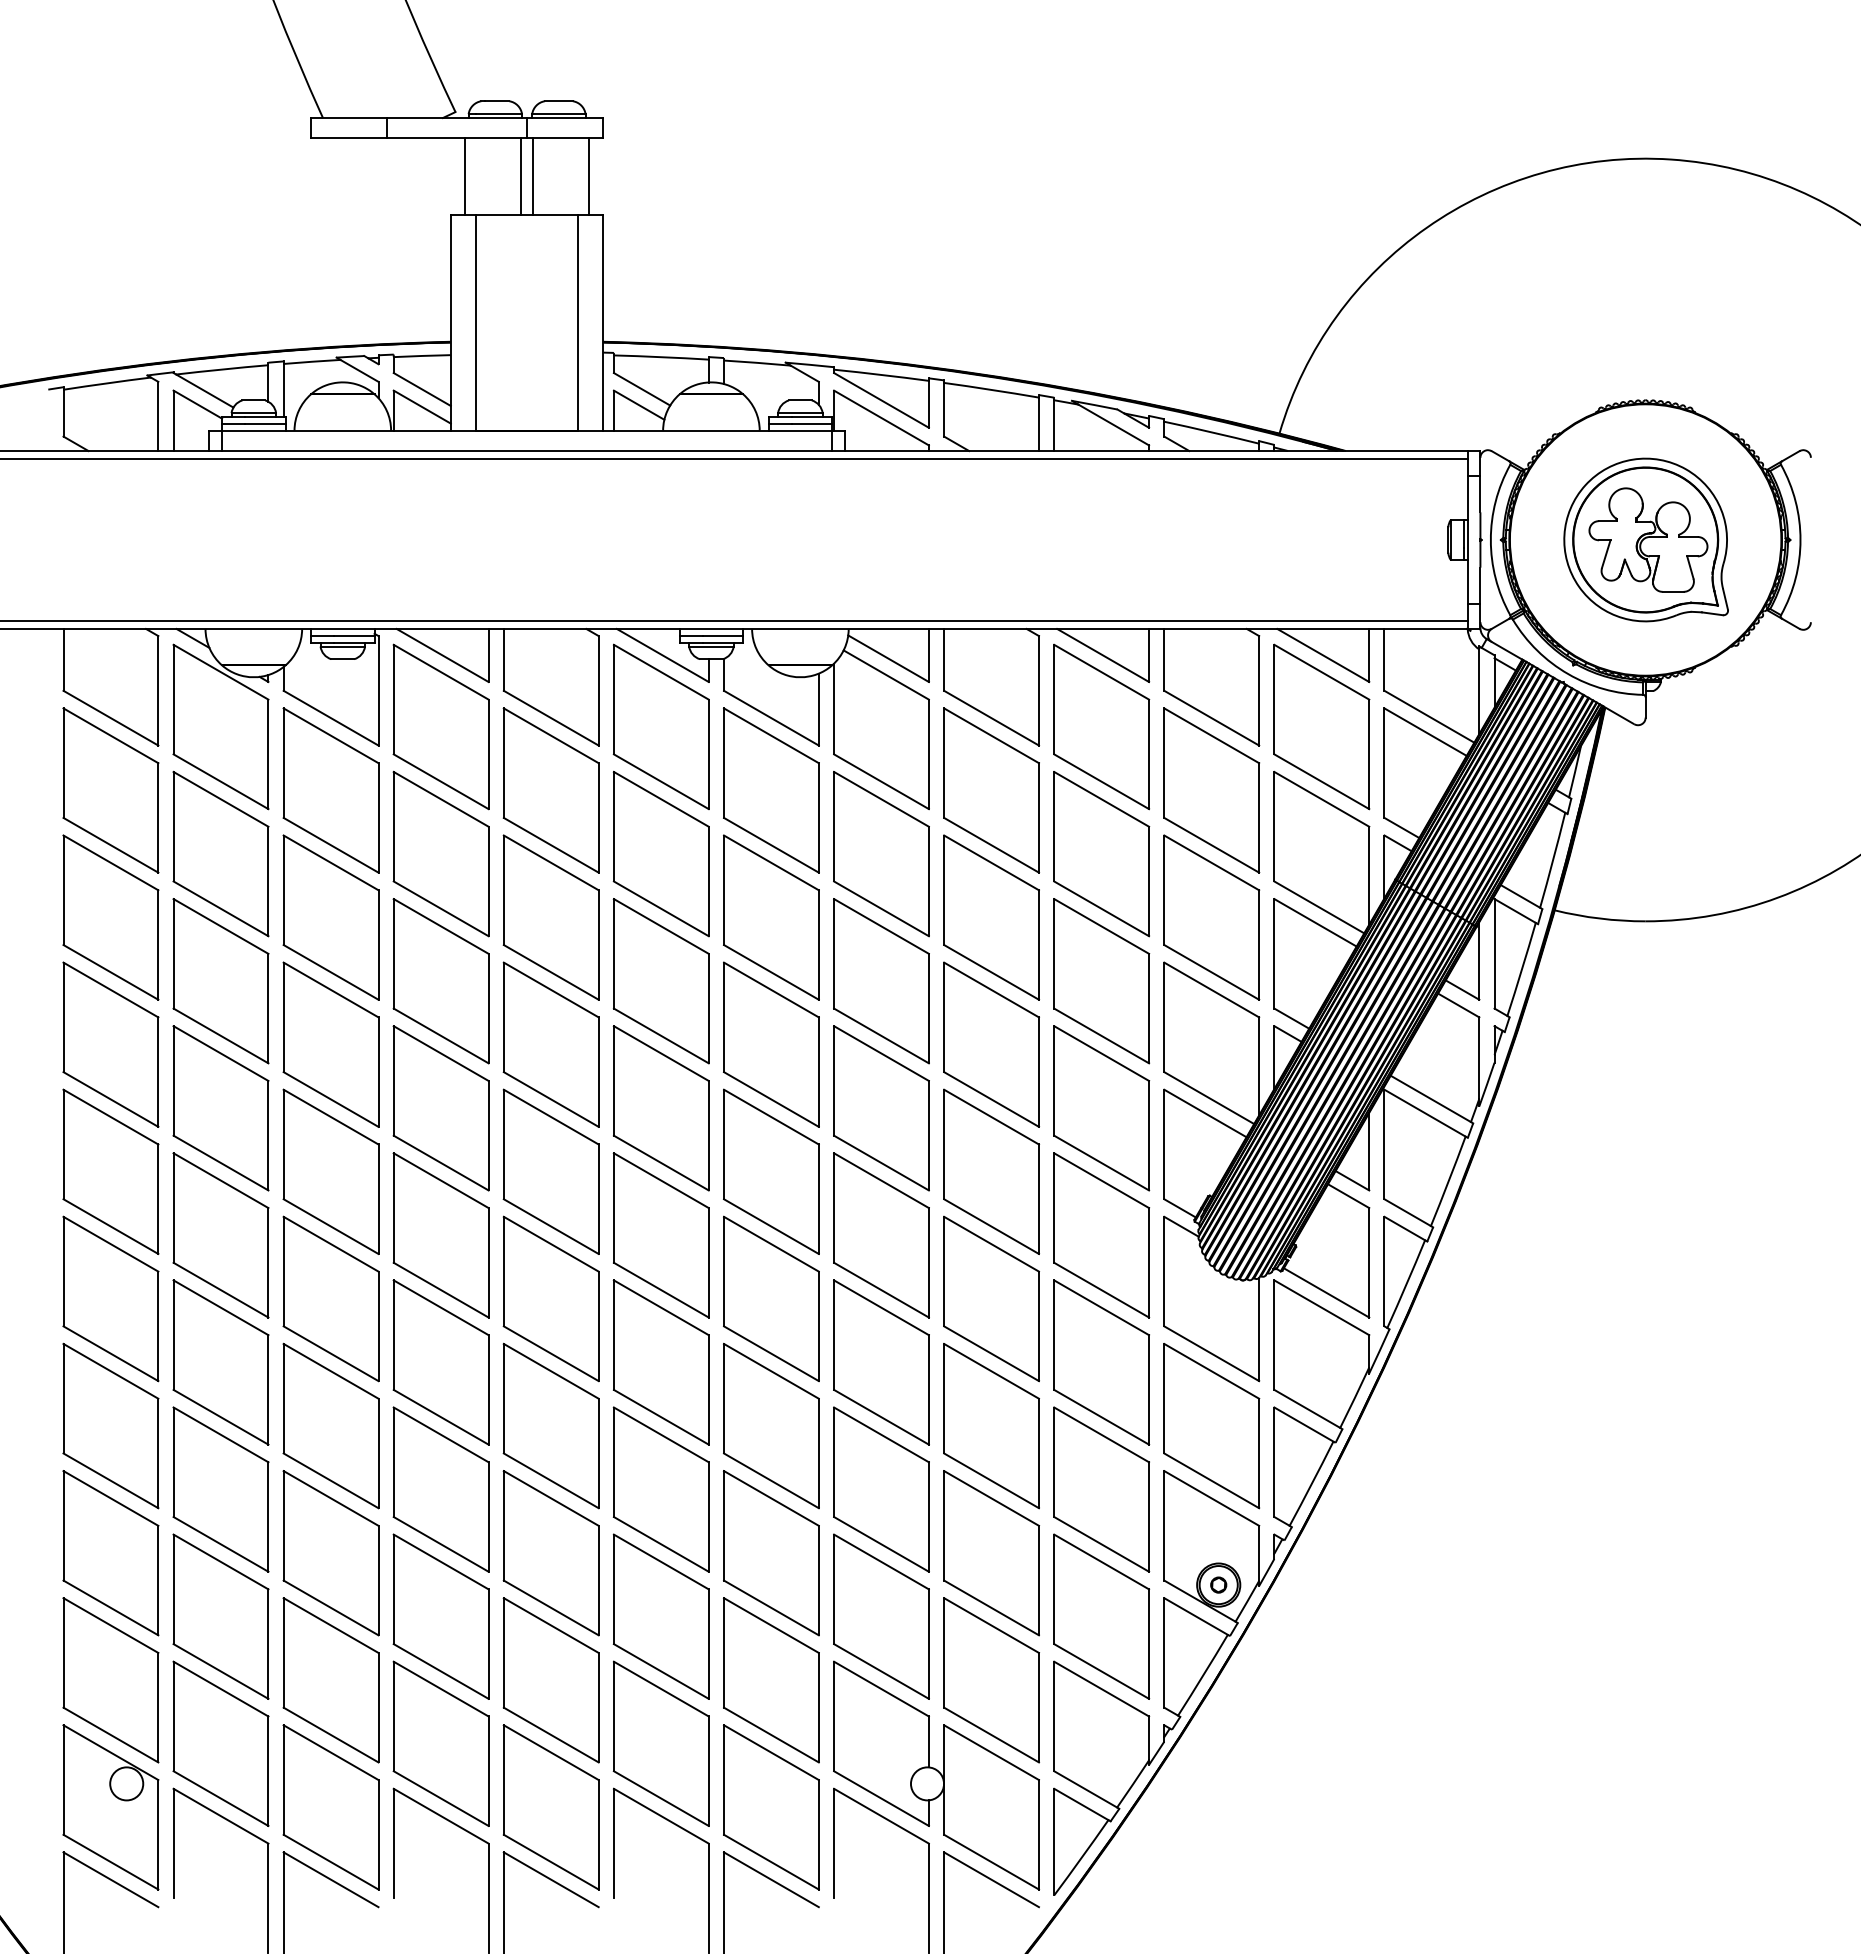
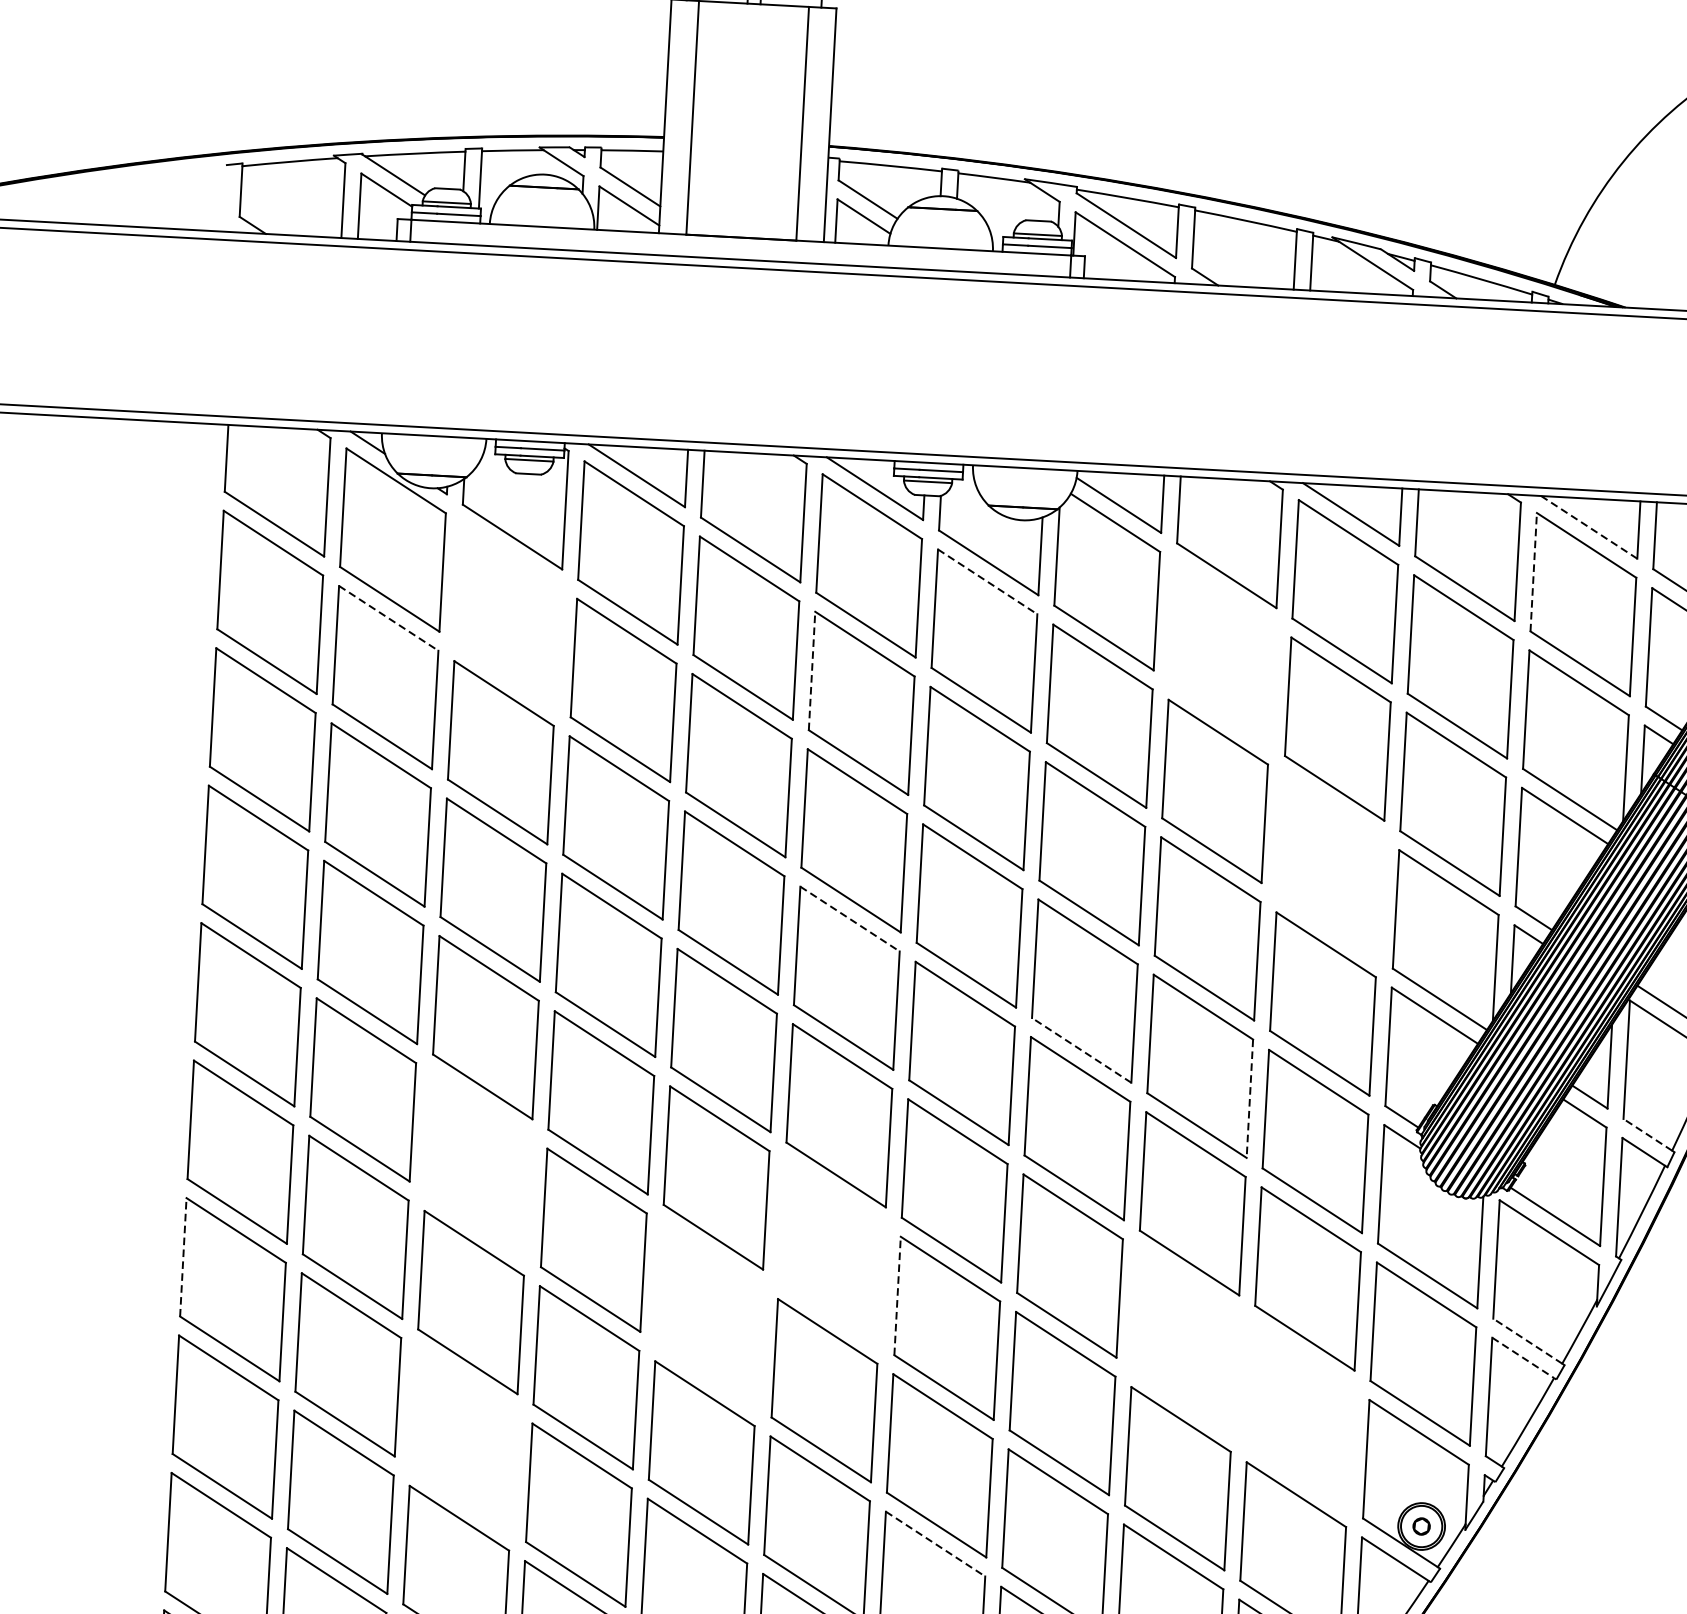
line: (1322, 655) -> (1588, 527), solid -> dashed
line: (1274, 699) -> (1533, 572), solid -> dashed
line: (771, 735) -> (987, 581), solid -> dashed
part: (330, 790) -> (507, 615), removed
part: (991, 790) -> (1222, 653), removed
line: (221, 799) -> (389, 618), solid -> dashed
line: (613, 826) -> (811, 670), solid -> dashed
part: (1101, 981) -> (1330, 866), removed
line: (661, 1053) -> (850, 919), solid -> dashed
line: (881, 1163) -> (1081, 1050), solid -> dashed
line: (1038, 1199) -> (1249, 1098), solid -> dashed
line: (1407, 1212) -> (1647, 1134), solid -> dashed
part: (330, 1298) -> (477, 1164), removed
part: (660, 1362) -> (831, 1253), removed
line: (63, 1398) -> (183, 1257), solid -> dashed
line: (724, 1398) -> (898, 1295), solid -> dashed
line: (1306, 1408) -> (1526, 1340), solid -> dashed
line: (1304, 1424) -> (1523, 1357), solid -> dashed
part: (550, 1425) -> (708, 1314), removed
part: (991, 1426) -> (1185, 1341), removed
part: (1101, 1489) -> (1300, 1416), removed
part: (330, 1553) -> (462, 1440), removed
line: (771, 1625) -> (935, 1544), solid -> dashed

